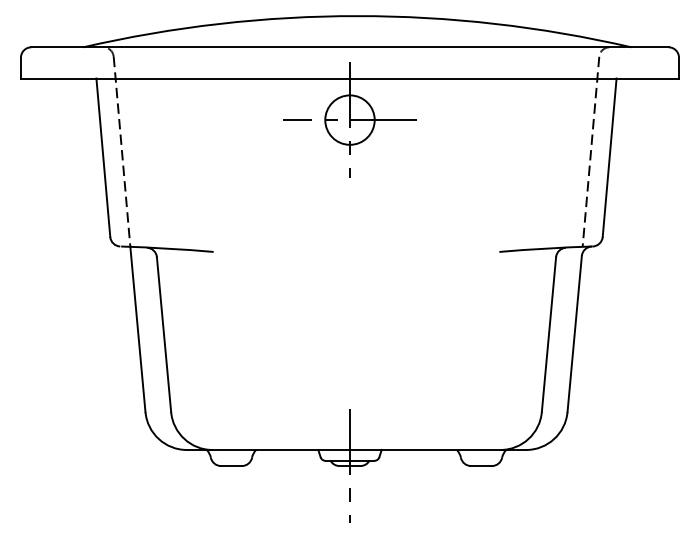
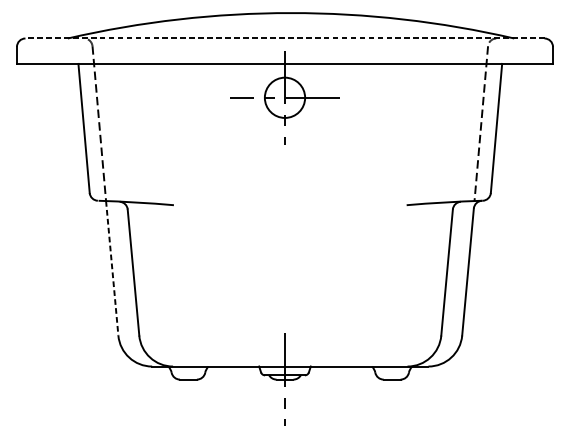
line: (349, 47) -> (284, 38), solid -> dashed
line: (137, 329) -> (111, 268), solid -> dashed

